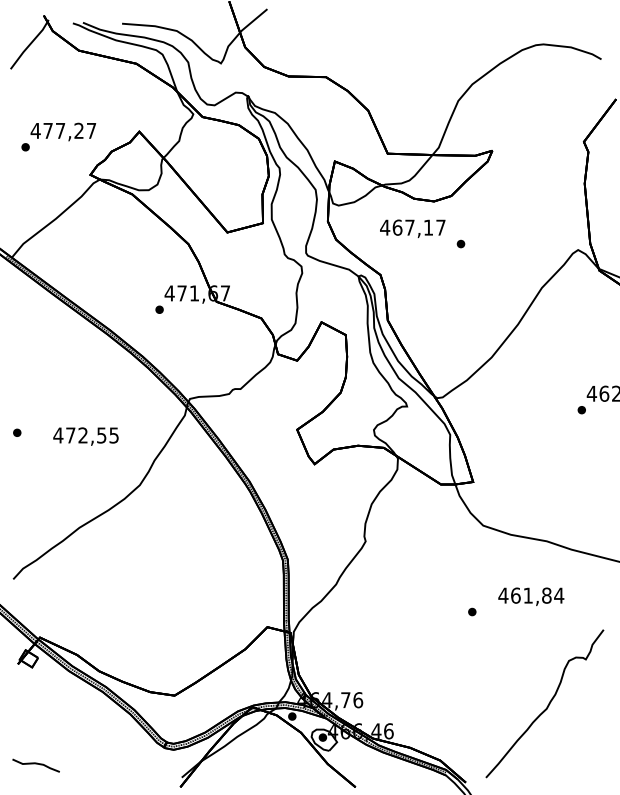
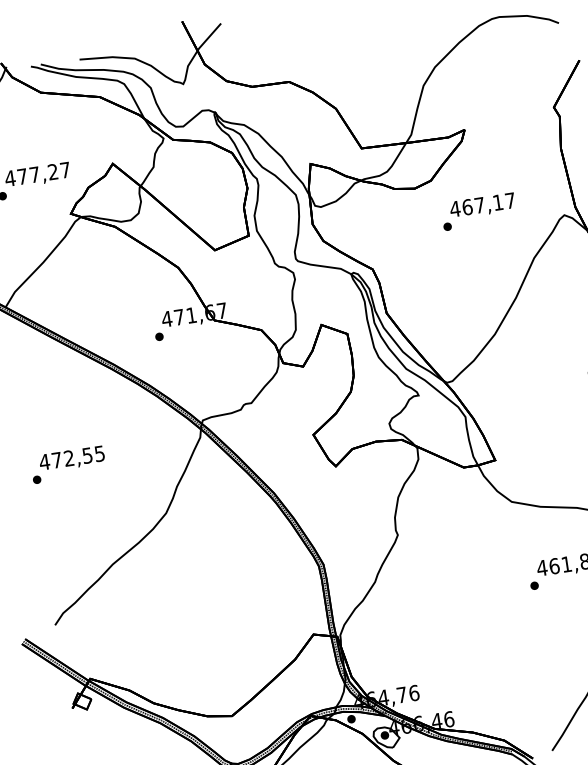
text: (412, 228) -> (482, 205), moved
text: (85, 436) -> (71, 459), moved
part: (472, 611) -> (534, 585), moved

